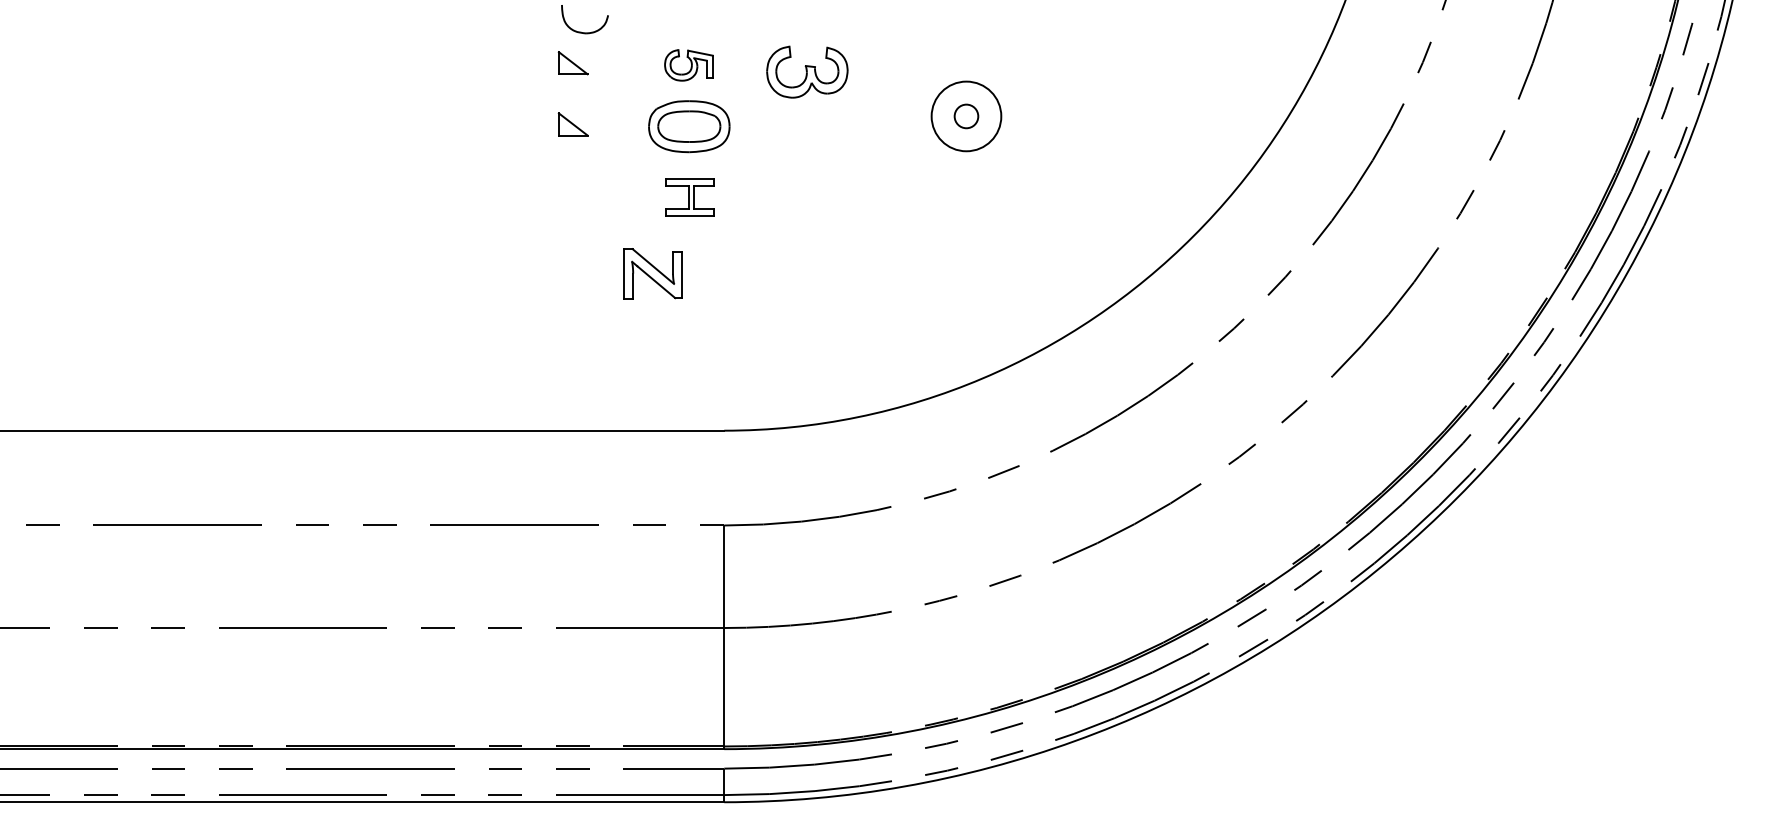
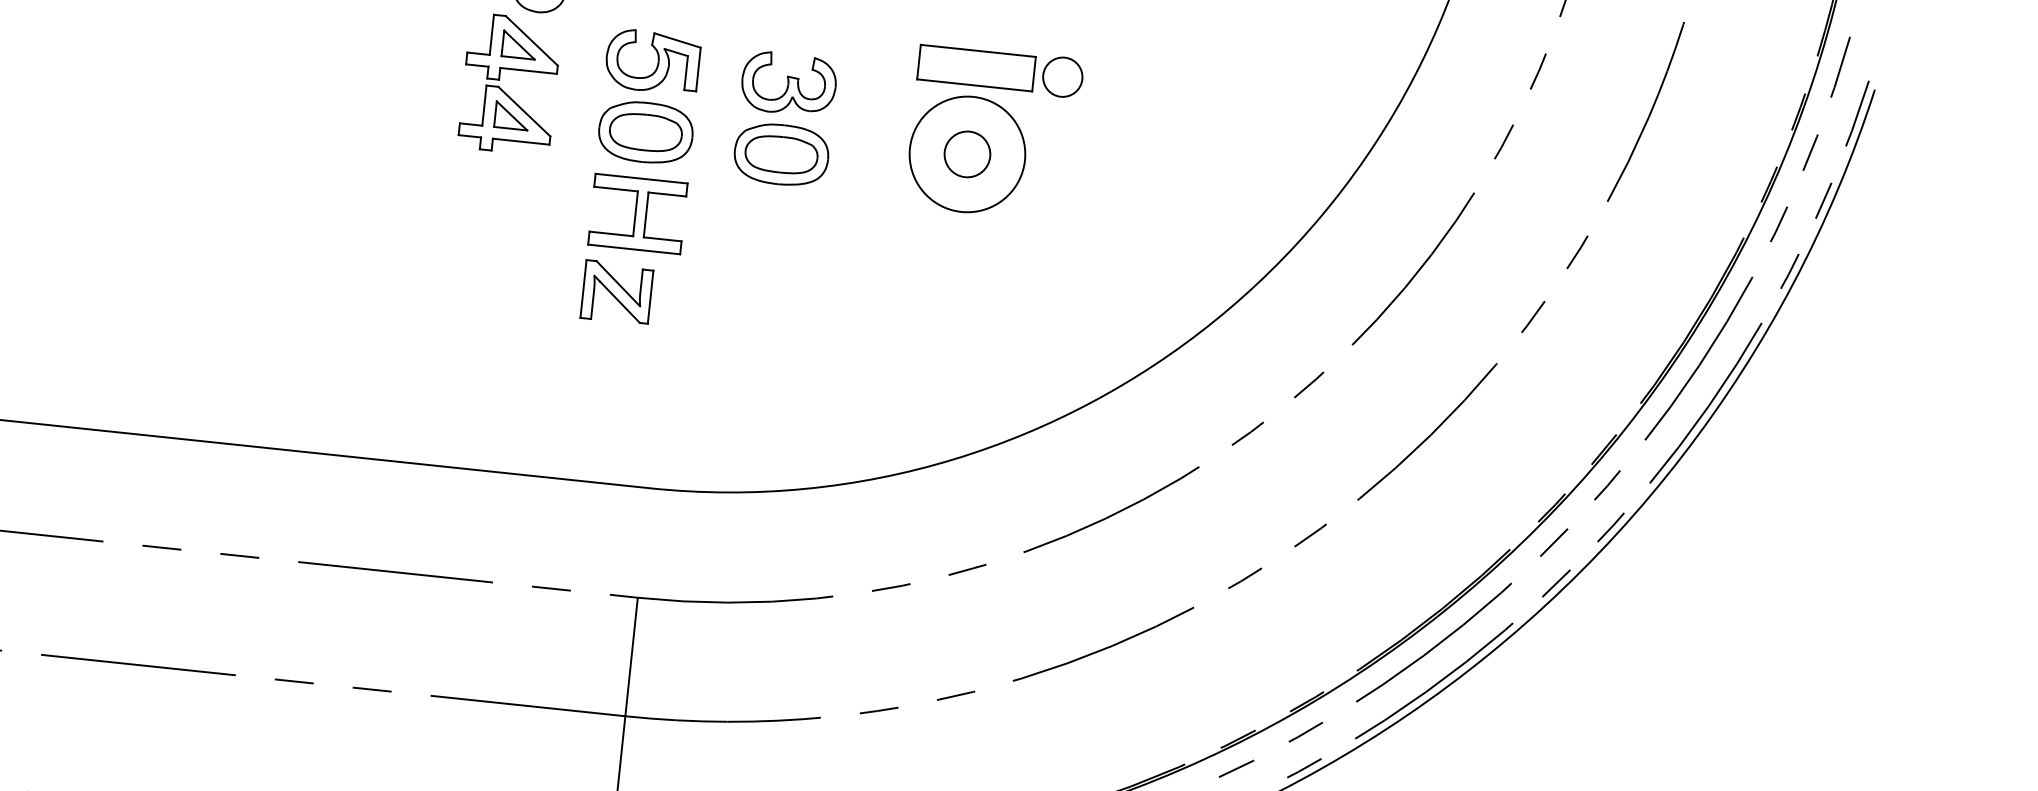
part: (987, 41) -> (1000, 70), added
part: (688, 65) -> (652, 61), size x1.67
part: (564, 103) -> (504, 90), added
circle: (966, 116) -> (967, 154), size x1.43
circle: (966, 116) -> (967, 154), size x1.67
part: (807, 133) -> (781, 154), added
part: (689, 197) -> (637, 214), size x1.67
part: (652, 273) -> (616, 291), moved

